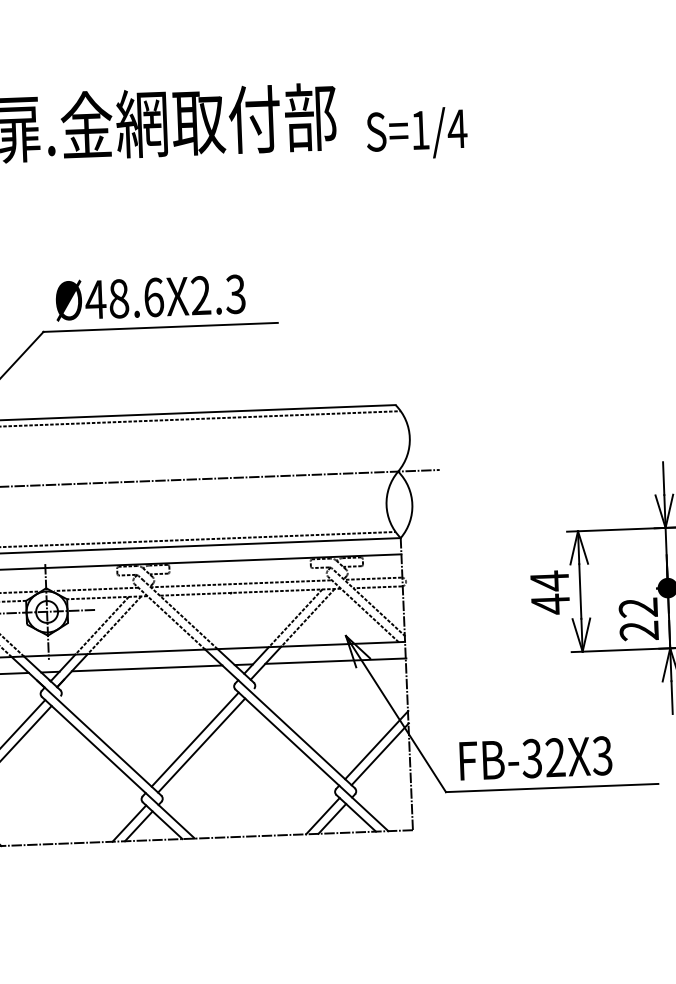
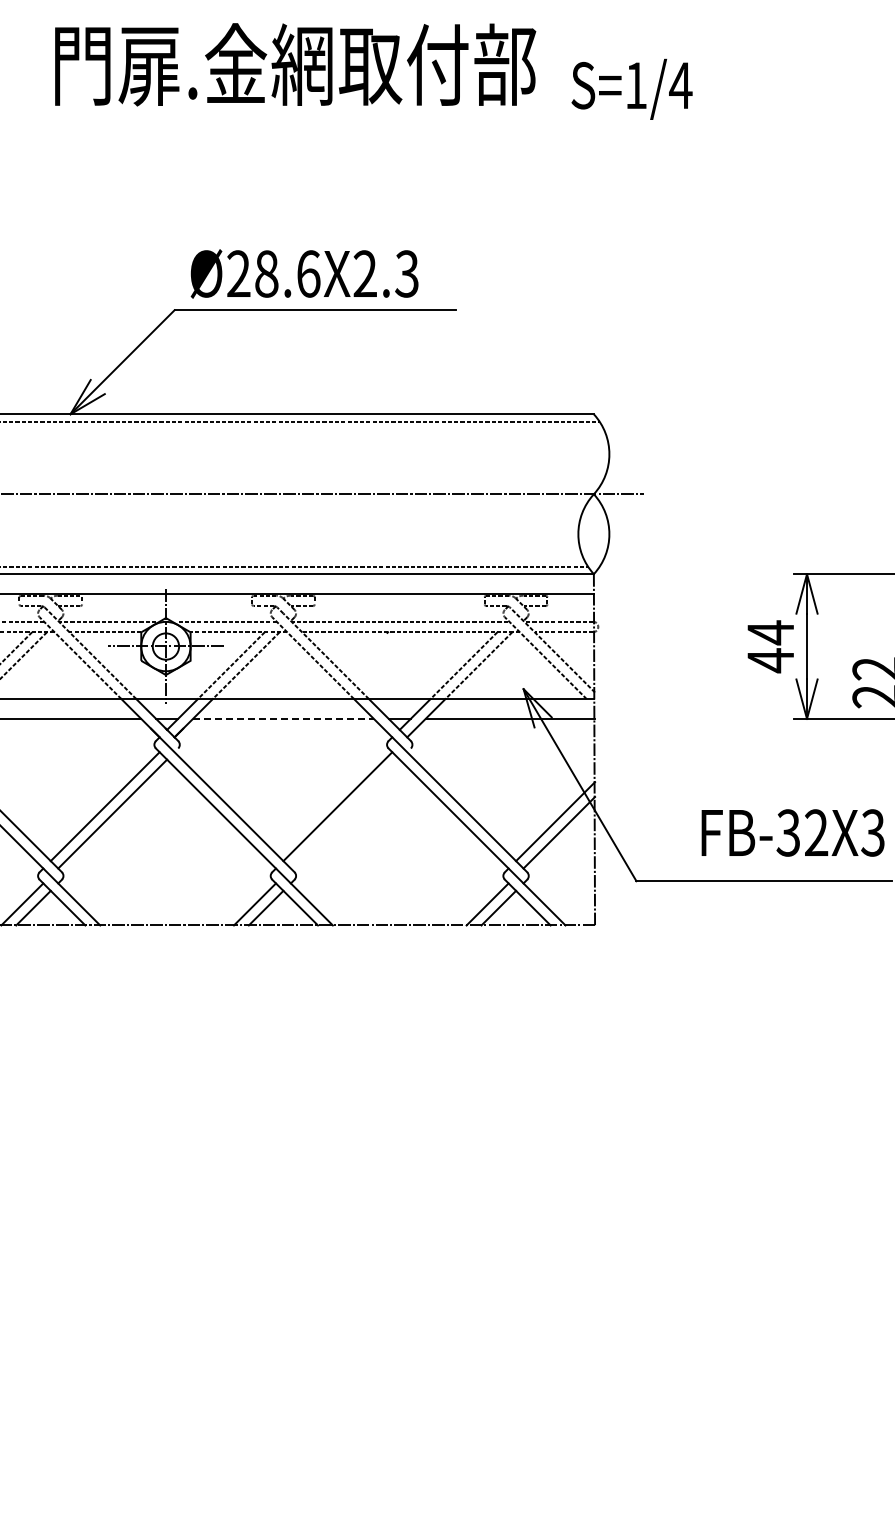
text: (95, 299) -> (238, 273), Ø48.6X2.3 -> Ø28.6X2.3
line: (147, 668) -> (283, 718), solid -> dashed
line: (200, 745) -> (344, 813), removed
text: (535, 758) -> (792, 832), moved

